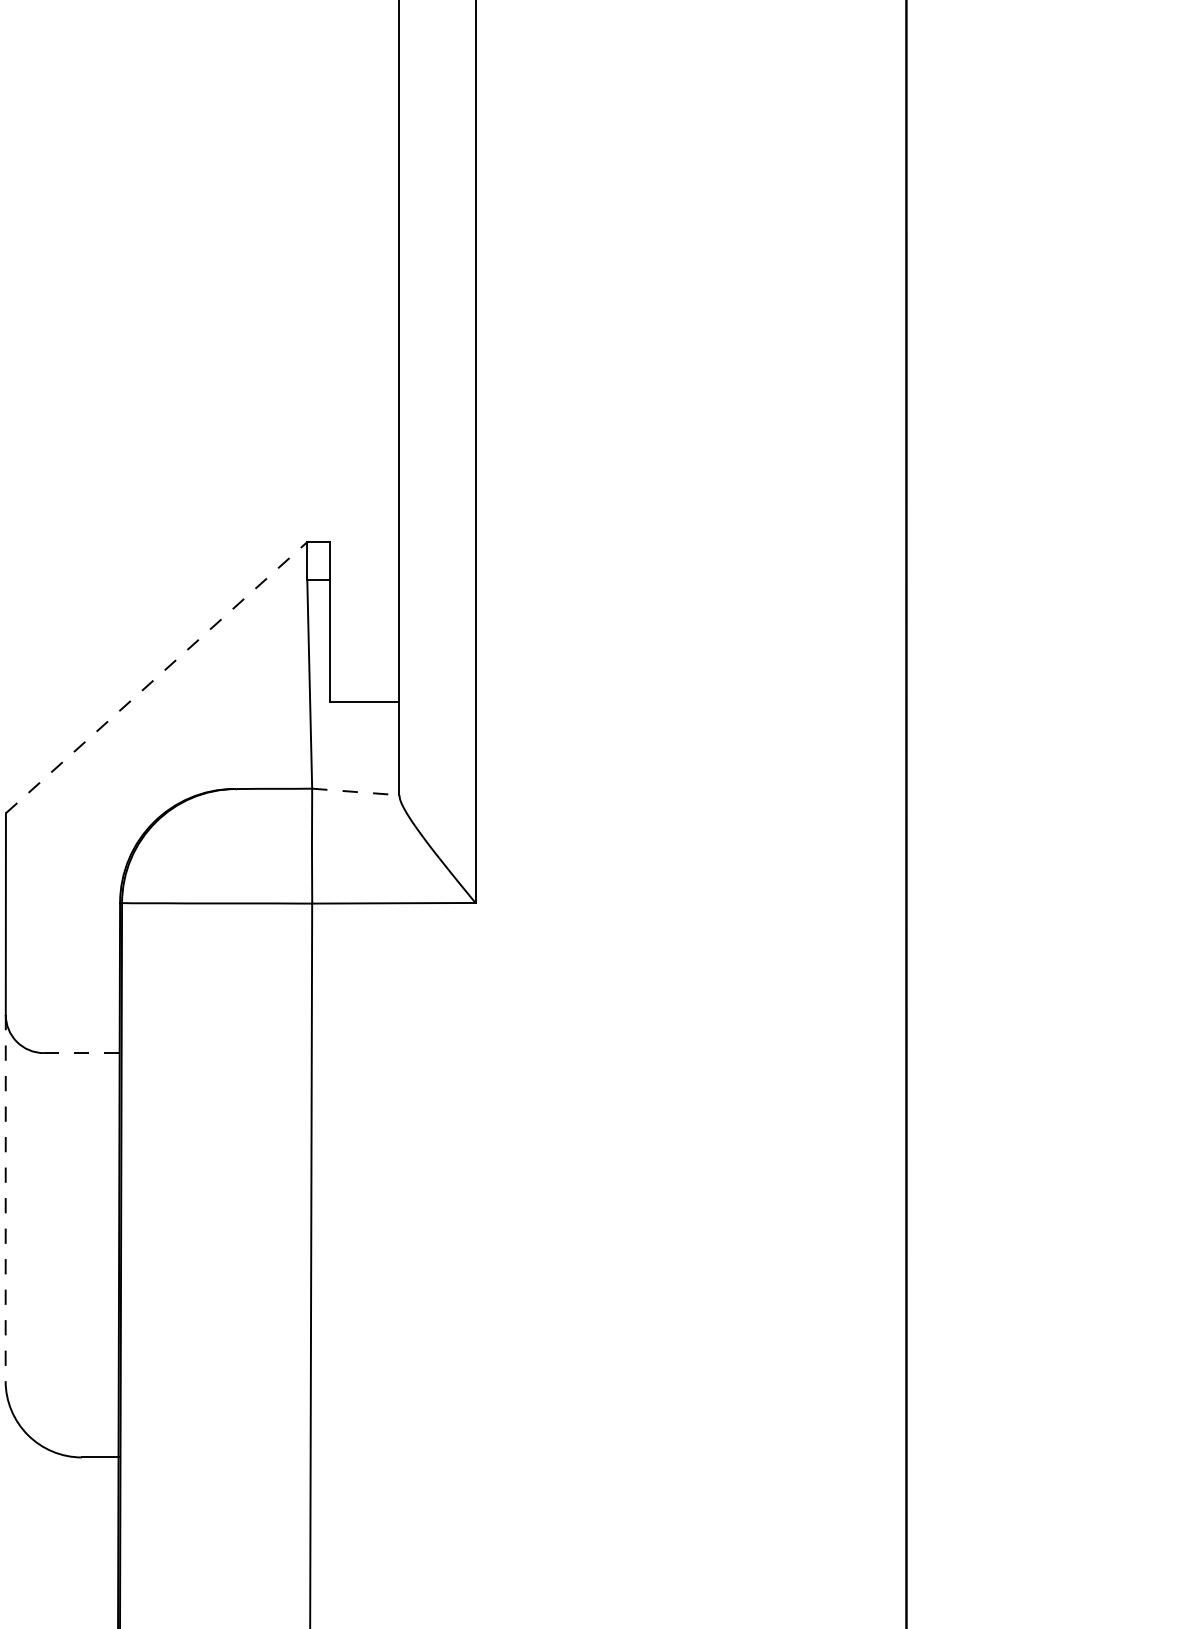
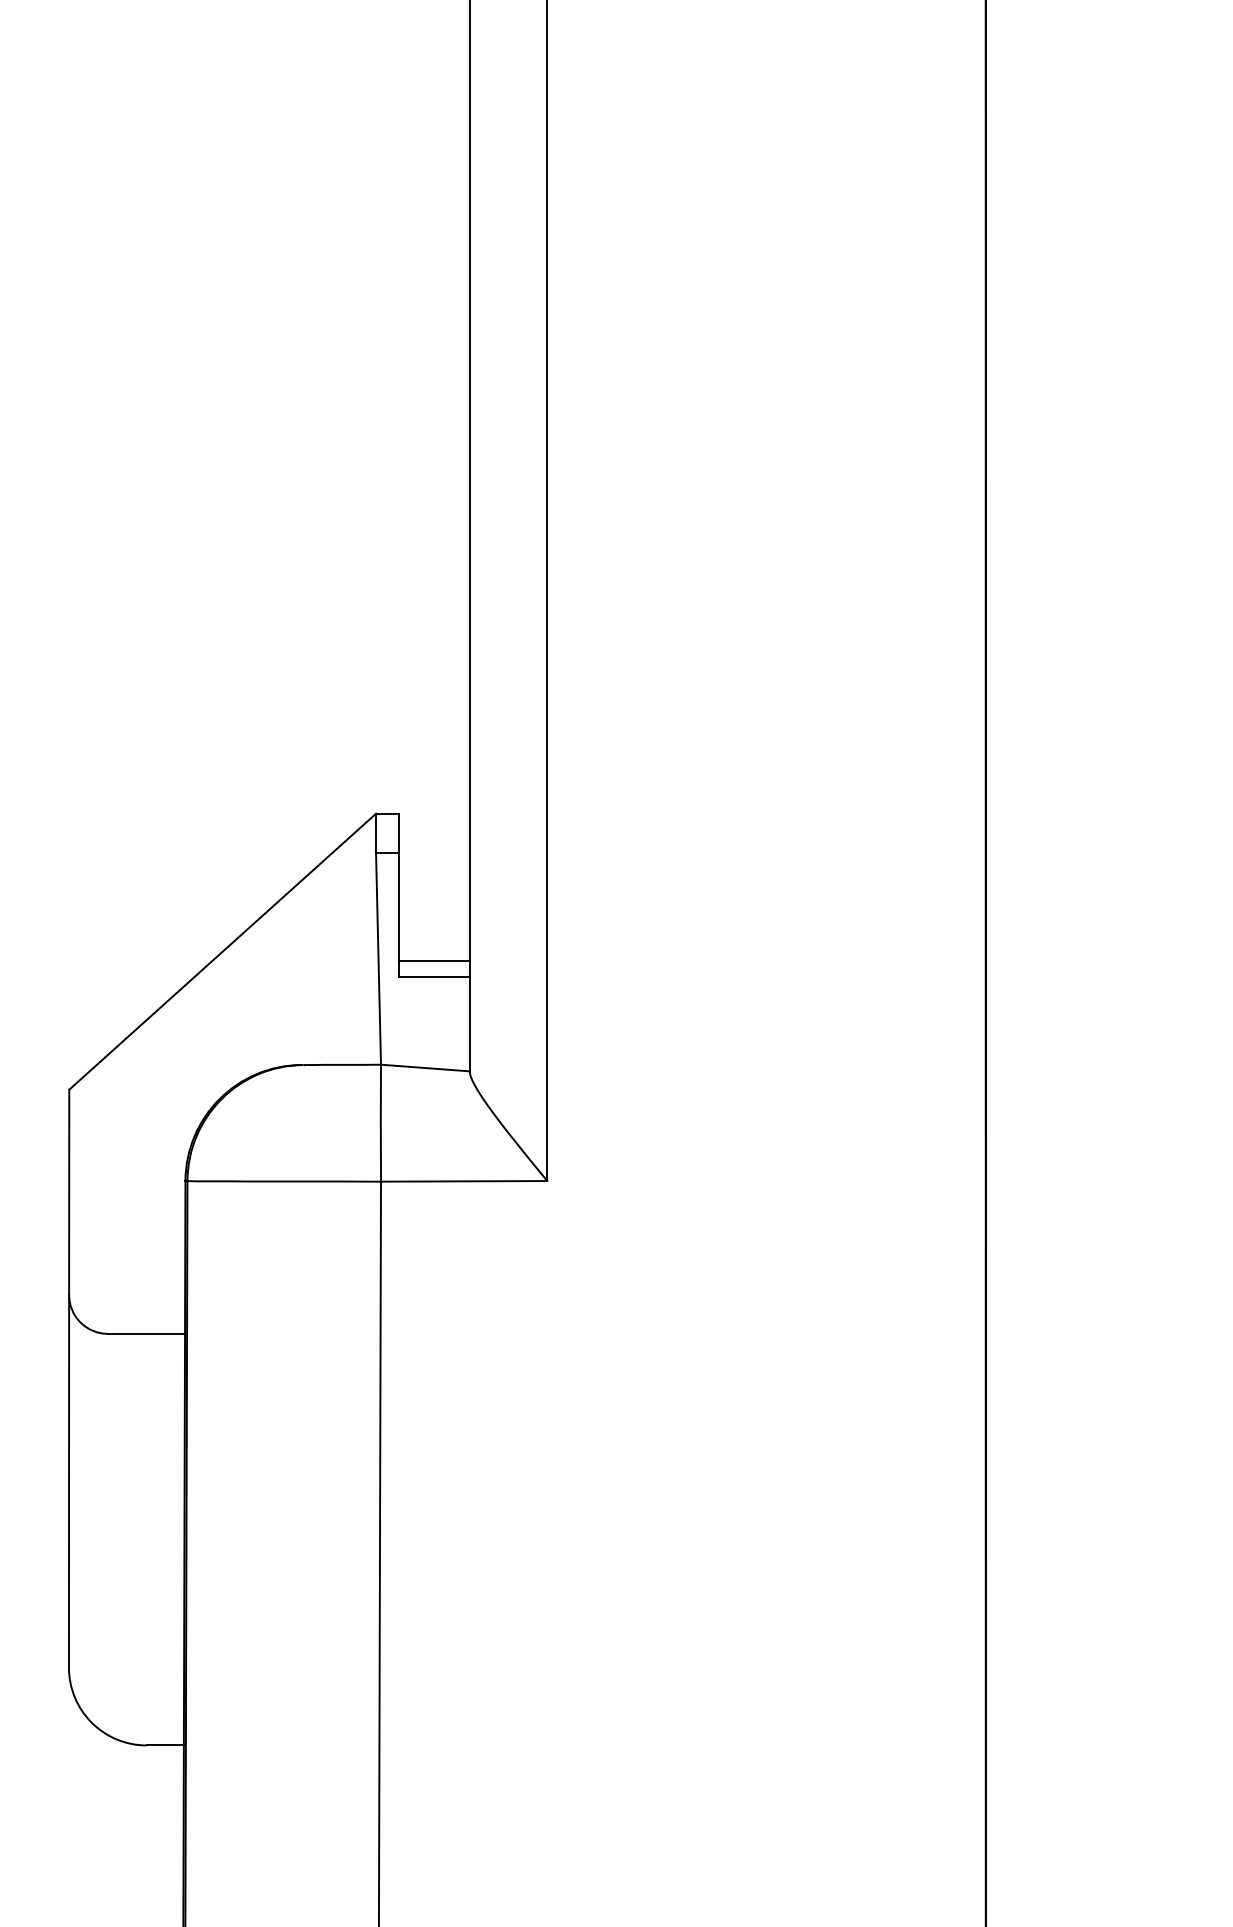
line: (157, 677) -> (223, 951), dashed -> solid
line: (364, 687) -> (434, 961), added
line: (355, 792) -> (425, 1068), dashed -> solid
line: (81, 1052) -> (146, 1333), dashed -> solid
line: (6, 1198) -> (69, 1481), dashed -> solid

